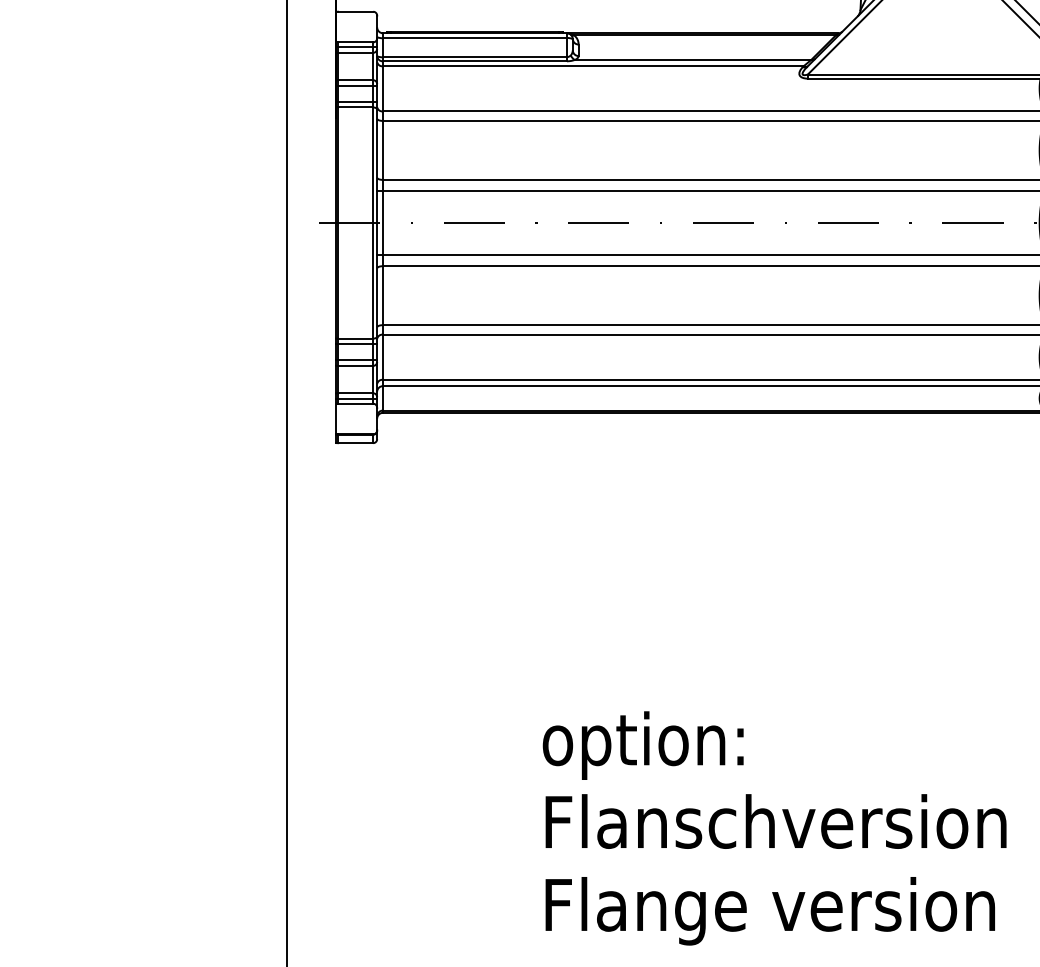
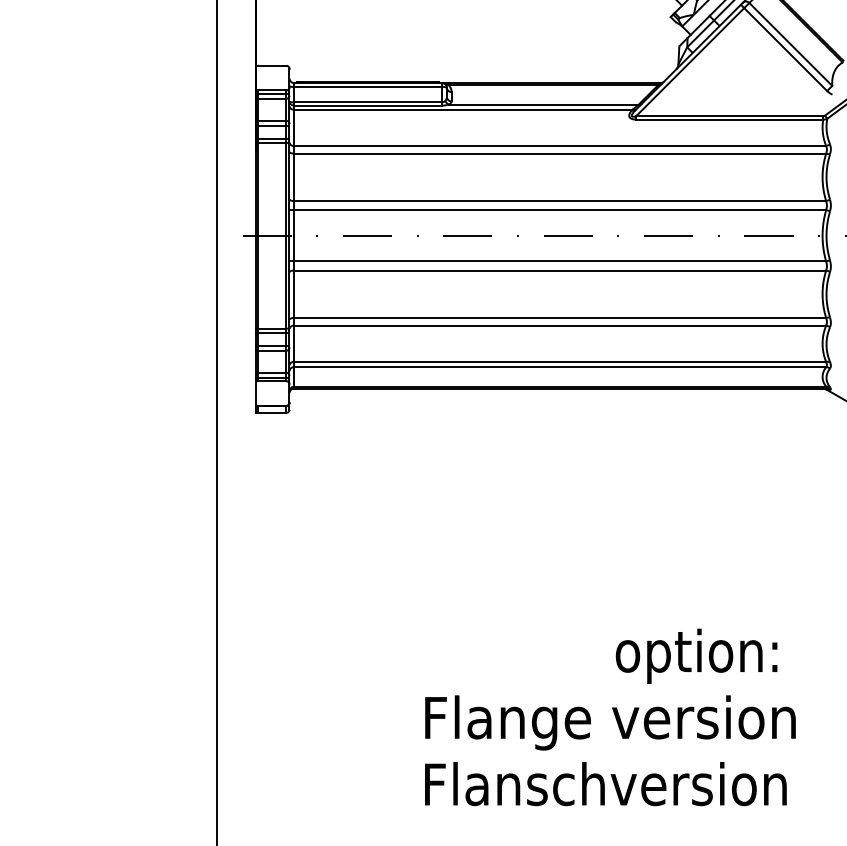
text: (643, 744) -> (696, 655), moved
text: (778, 827) -> (612, 722), Flanschversion -> Flange version
text: (772, 911) -> (607, 789), Flange version -> Flanschversion

